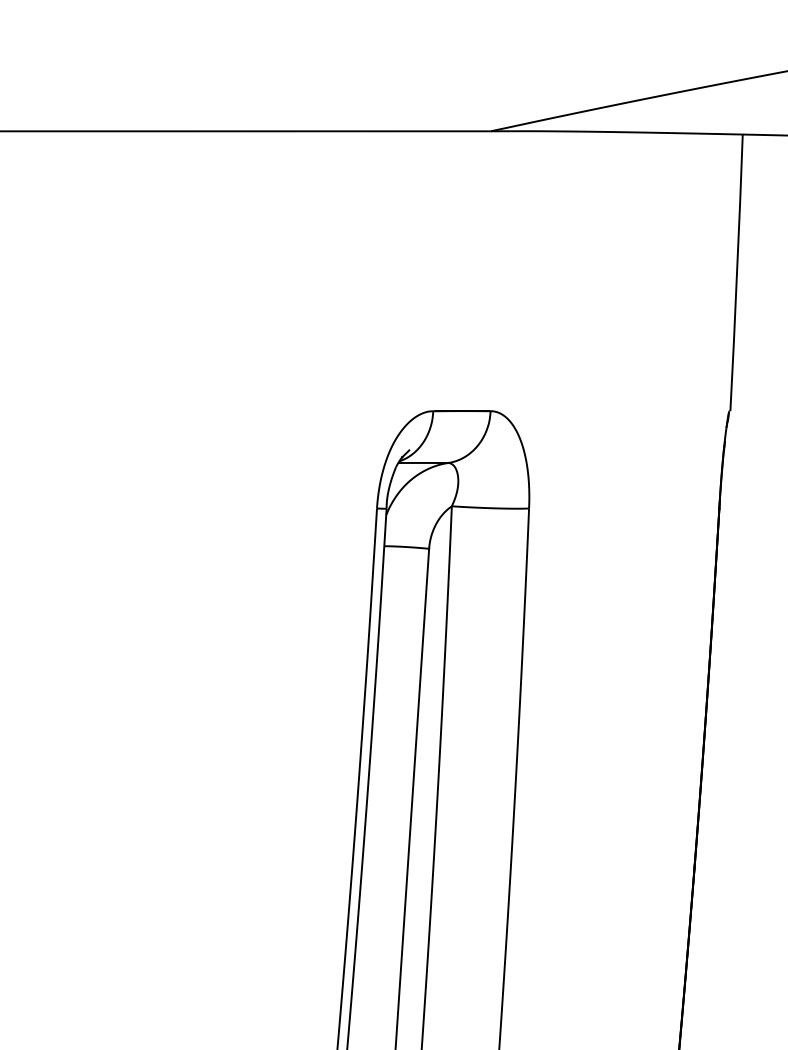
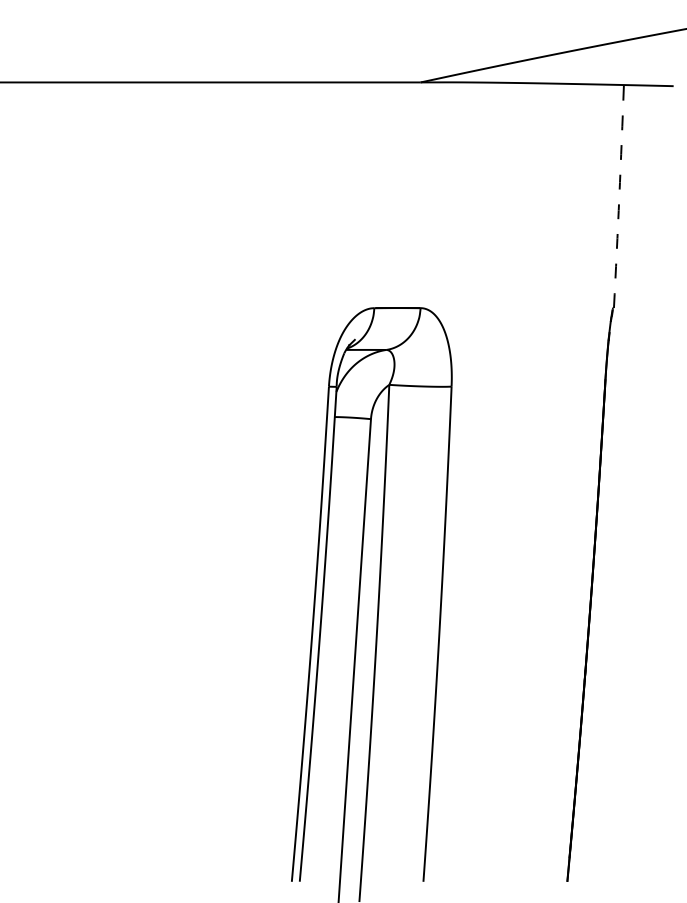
arc: (737, 272) -> (619, 196), solid -> dashed

